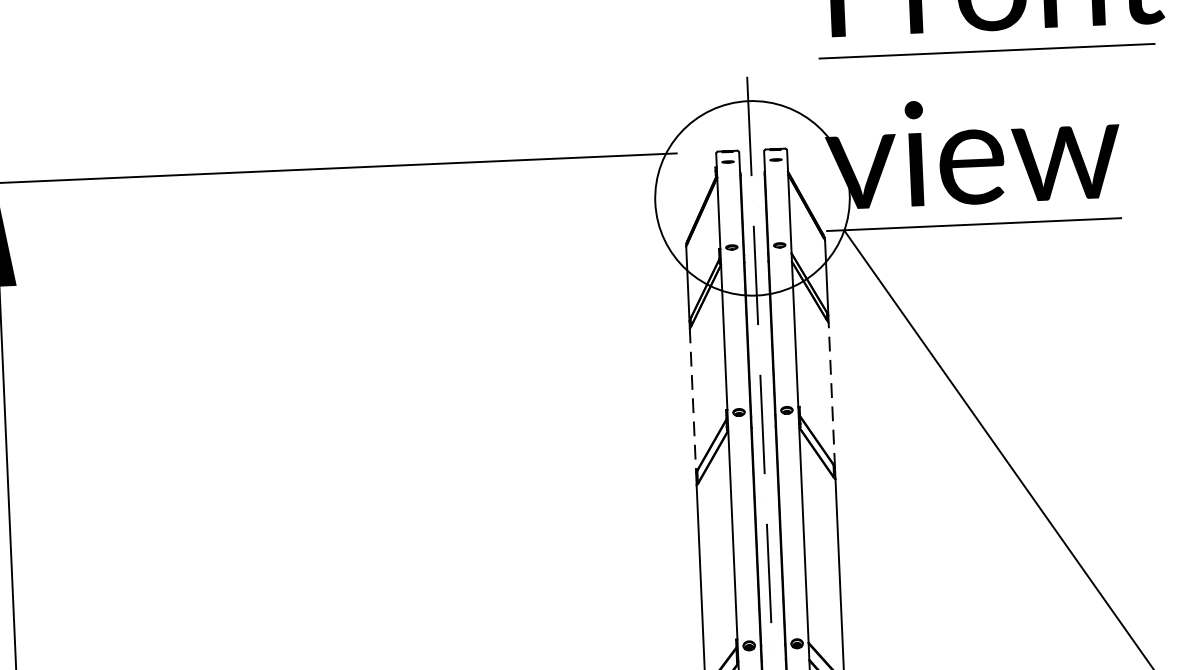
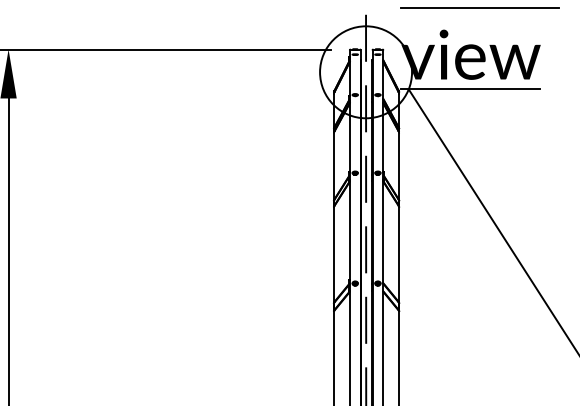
line: (831, 394) -> (399, 166), dashed -> solid
line: (692, 402) -> (333, 167), dashed -> solid

